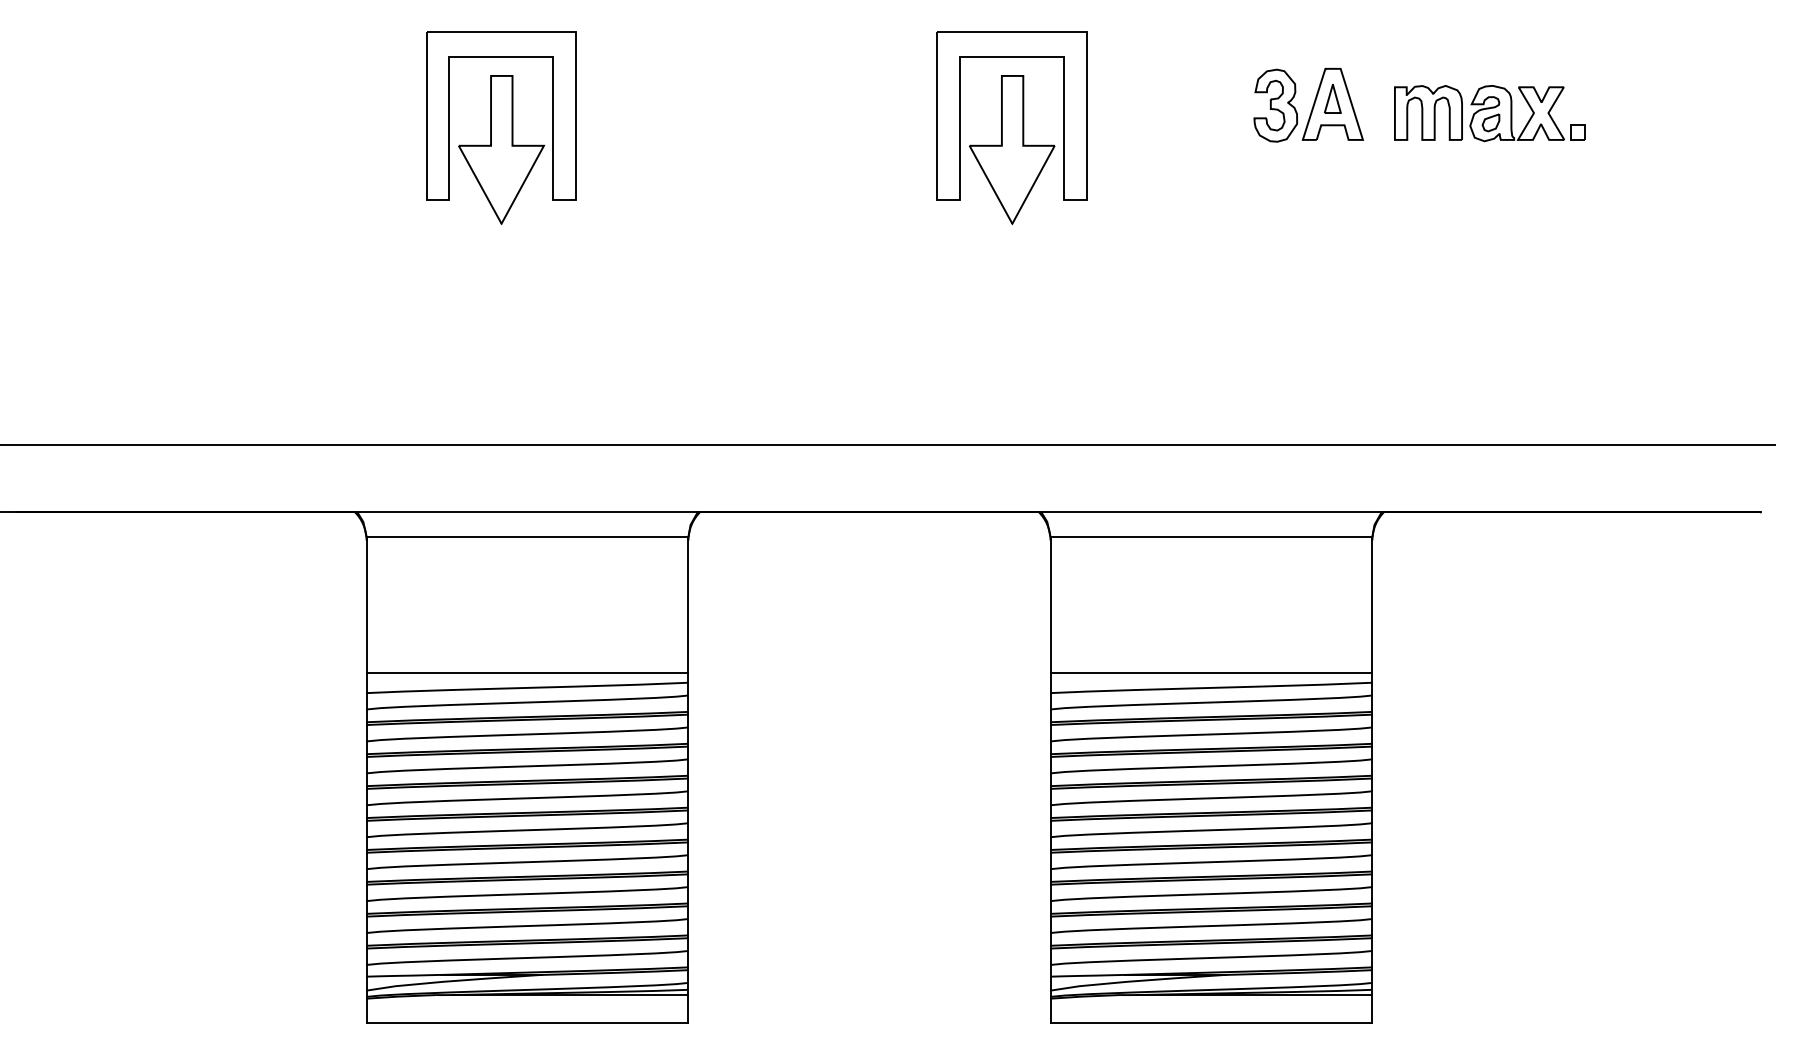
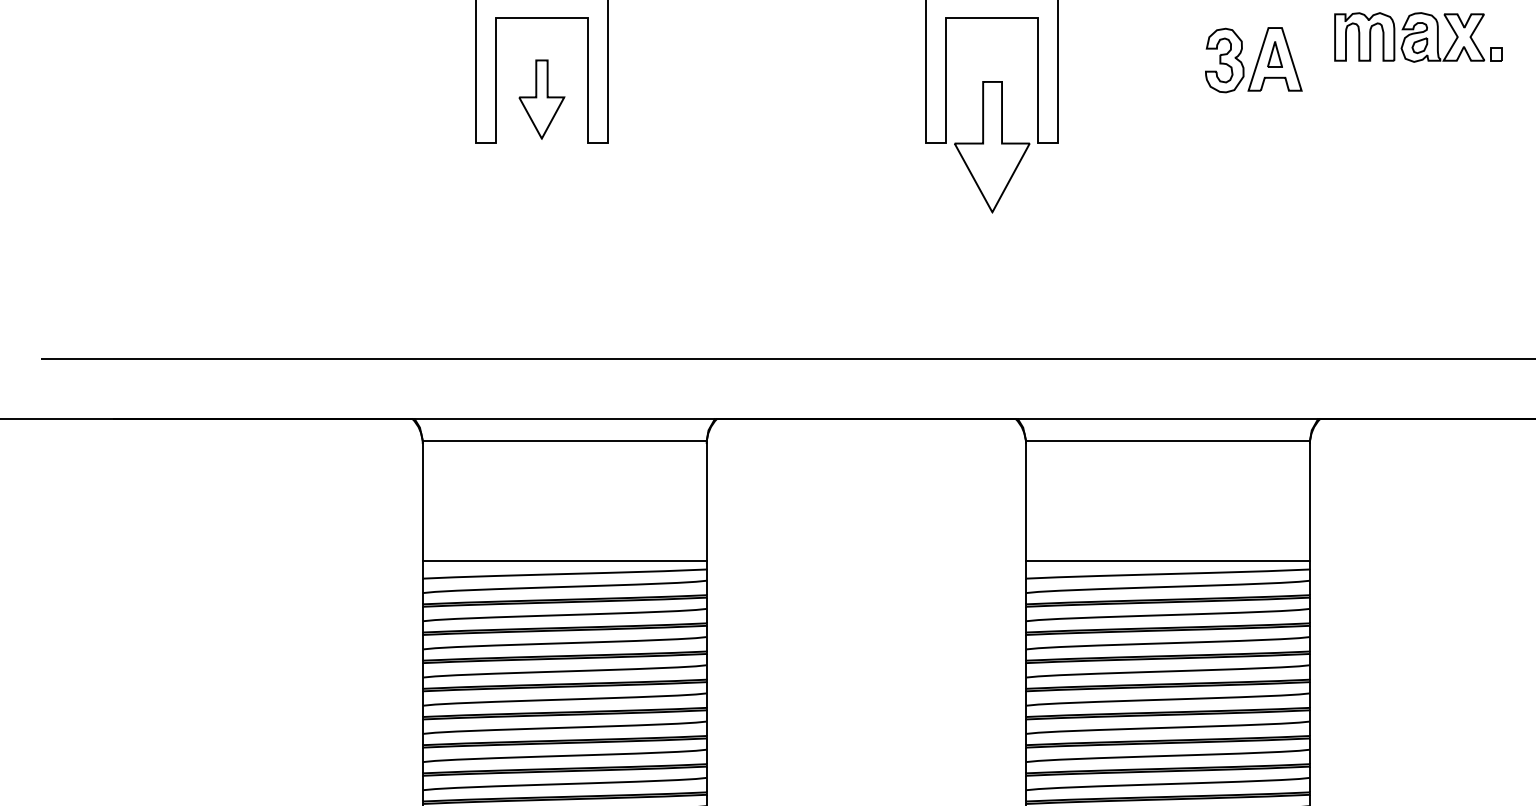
part: (1489, 113) -> (1418, 37), moved
part: (501, 149) -> (541, 99), size x0.6
part: (1012, 149) -> (992, 146), moved

